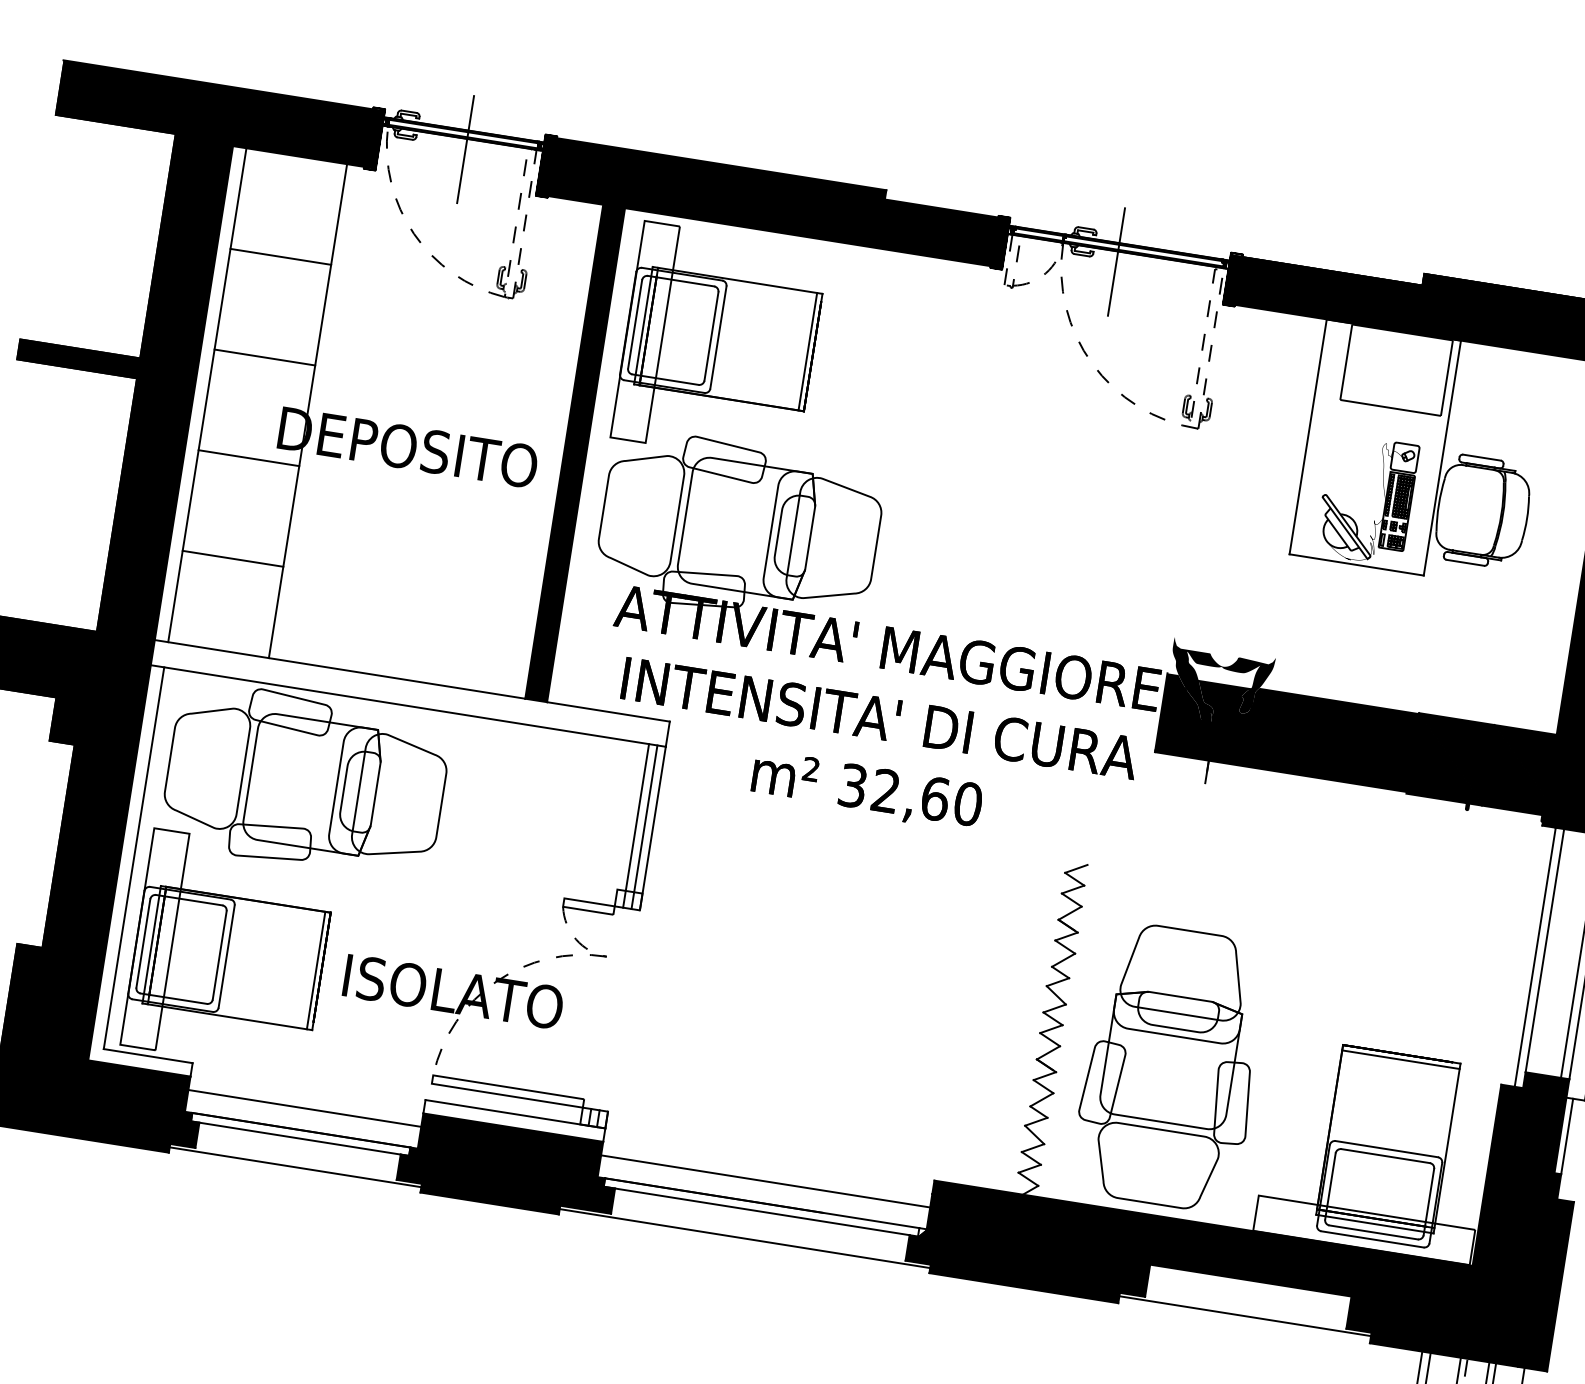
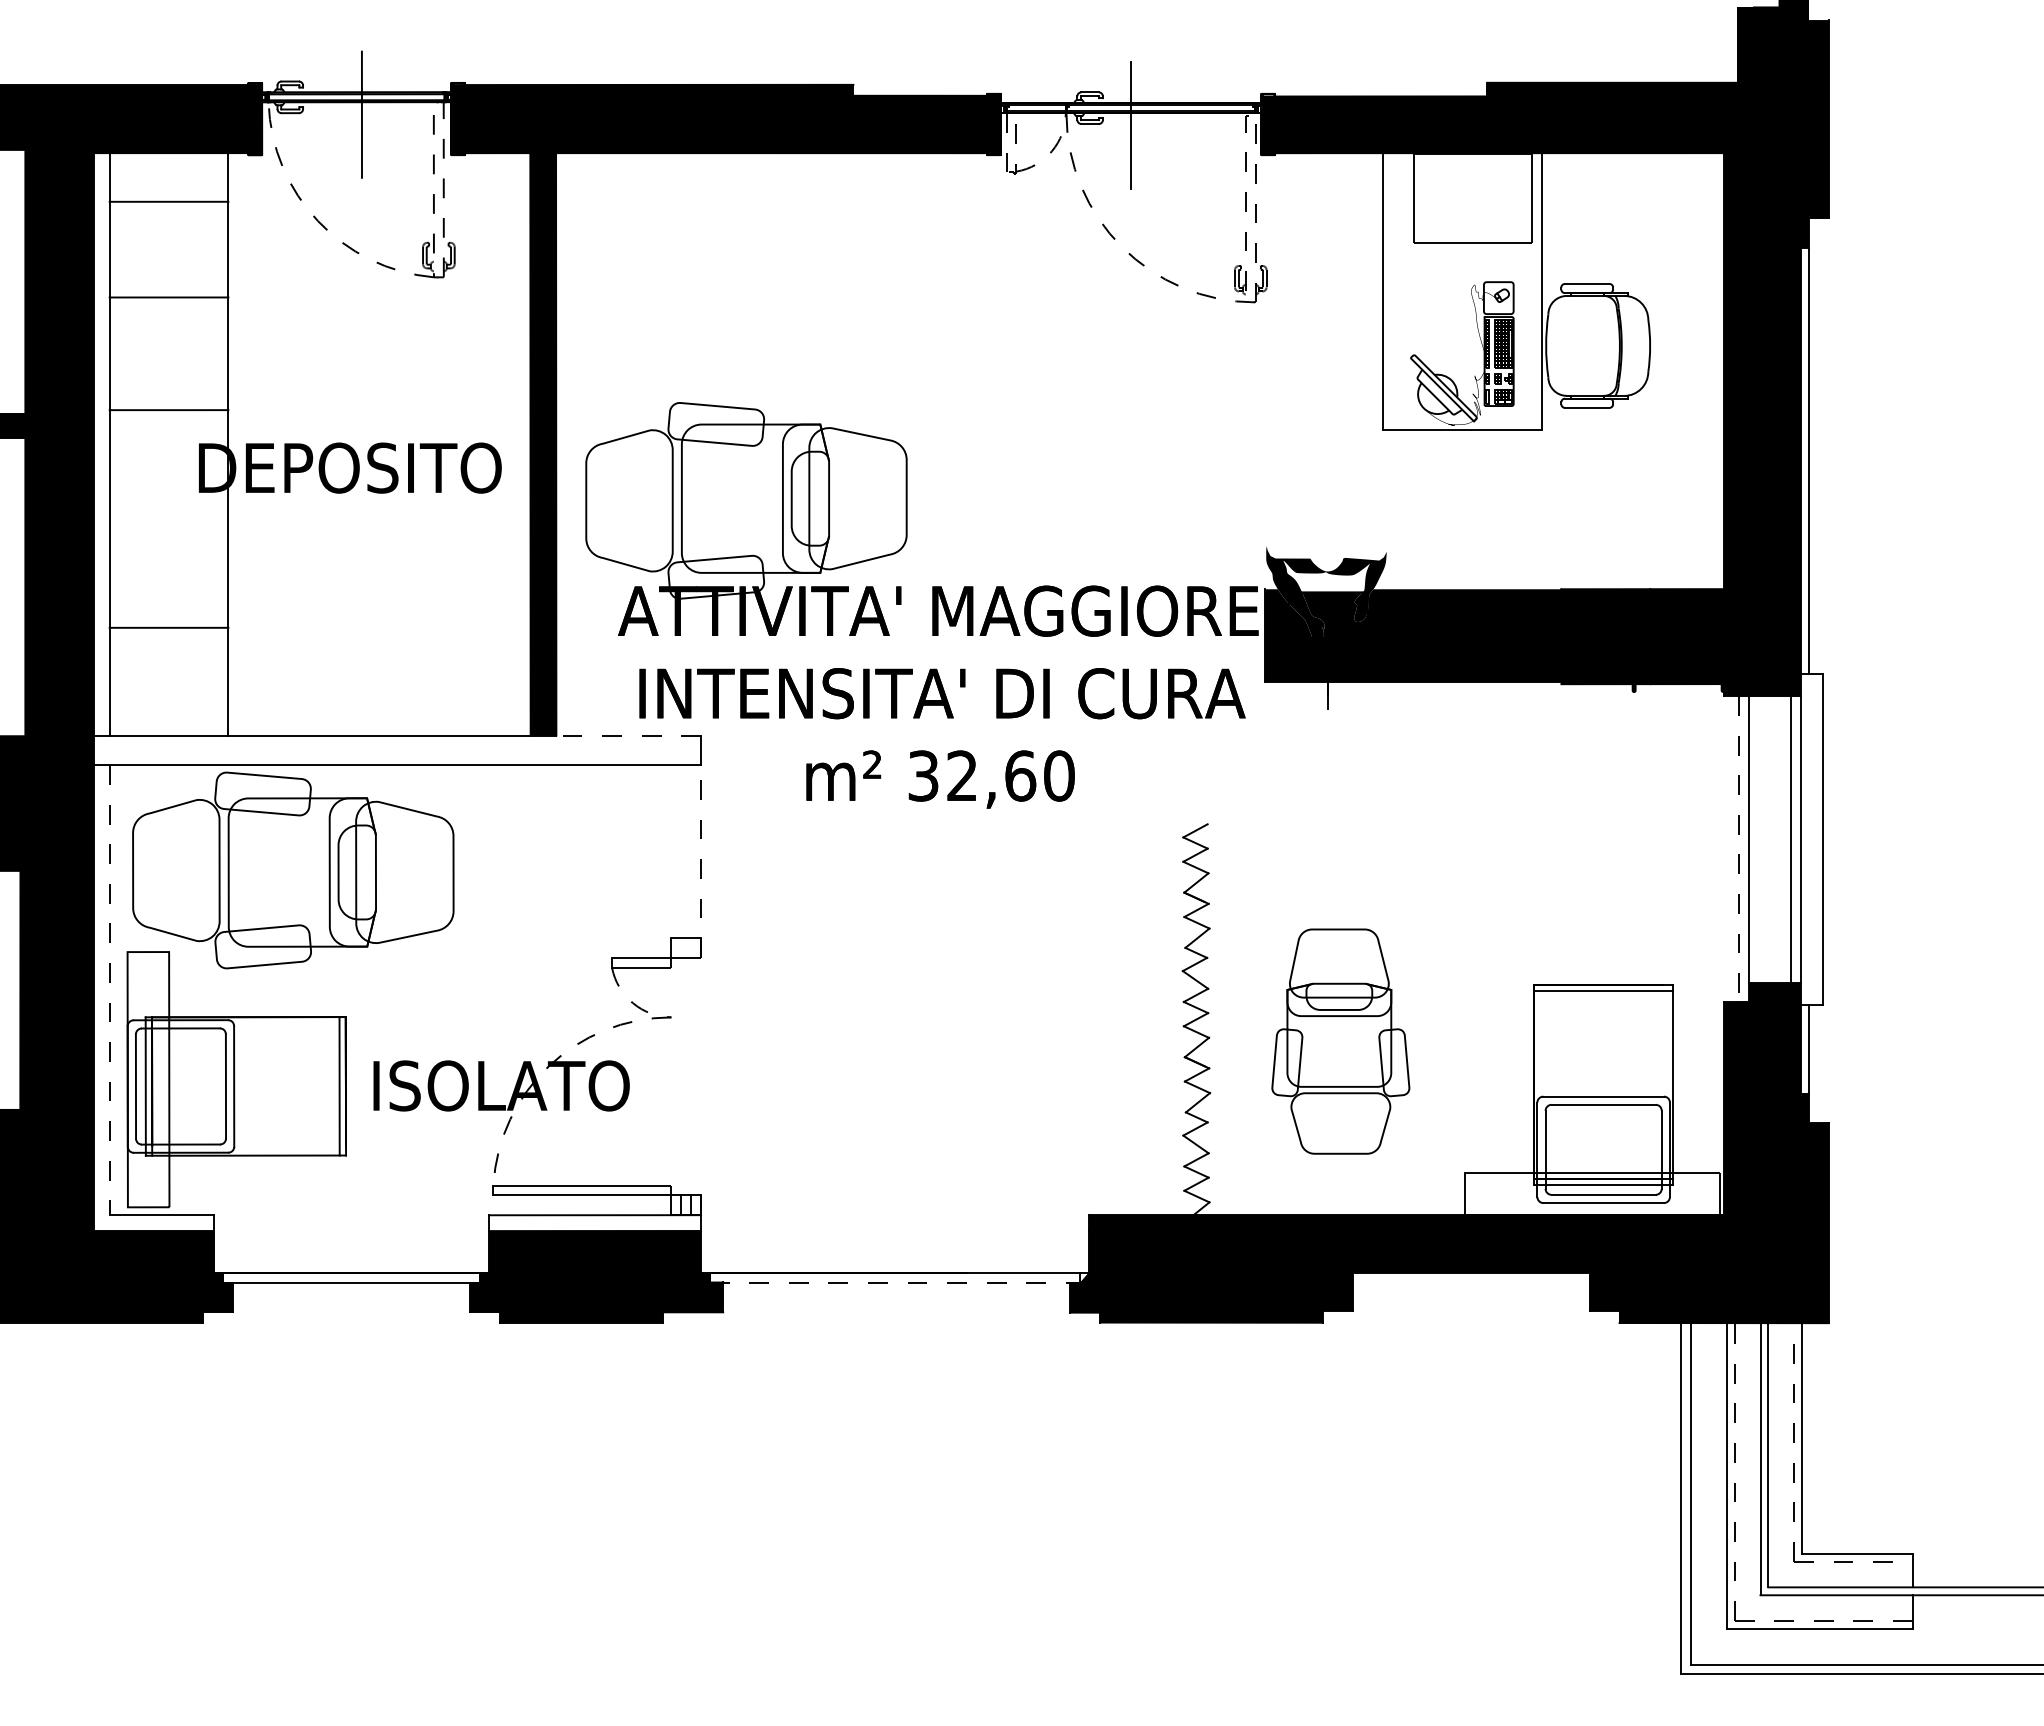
line: (280, 256) -> (168, 201), moved
part: (719, 343) -> (689, 291), removed
line: (264, 357) -> (168, 297), moved
line: (248, 458) -> (168, 410), moved
line: (608, 711) -> (628, 735), solid -> dashed
line: (636, 825) -> (681, 861), removed
line: (644, 827) -> (691, 861), removed
line: (653, 828) -> (701, 861), solid -> dashed
line: (133, 858) -> (109, 990), solid -> dashed
line: (1535, 956) -> (1739, 848), solid -> dashed
part: (1171, 1067) -> (1340, 1041), size x0.7
line: (304, 1108) -> (351, 1246), removed
line: (295, 1167) -> (351, 1316), removed
line: (766, 1181) -> (895, 1246), removed
line: (756, 1210) -> (890, 1282), solid -> dashed
line: (744, 1238) -> (881, 1316), removed
line: (1244, 1316) -> (1470, 1314), removed

